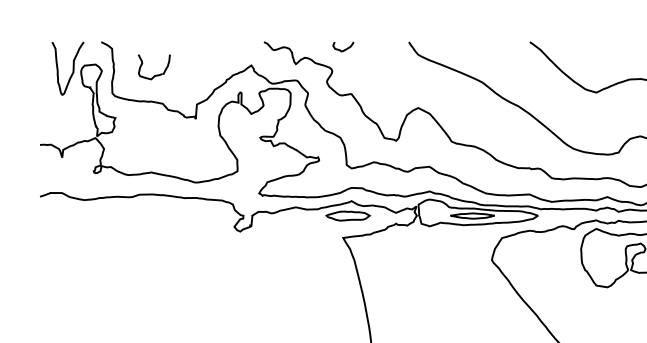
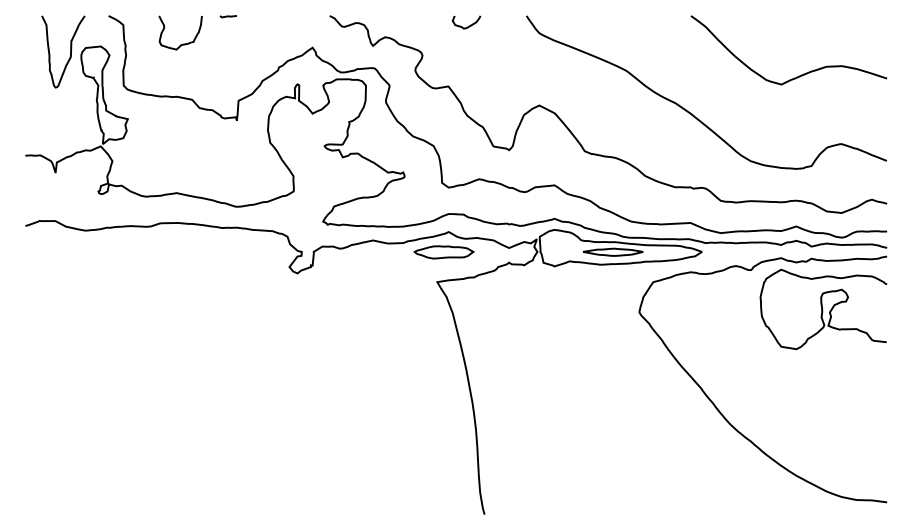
line: (188, 42) -> (227, 16), added
curve: (344, 49) -> (468, 25), moved
part: (156, 74) -> (183, 43), moved

